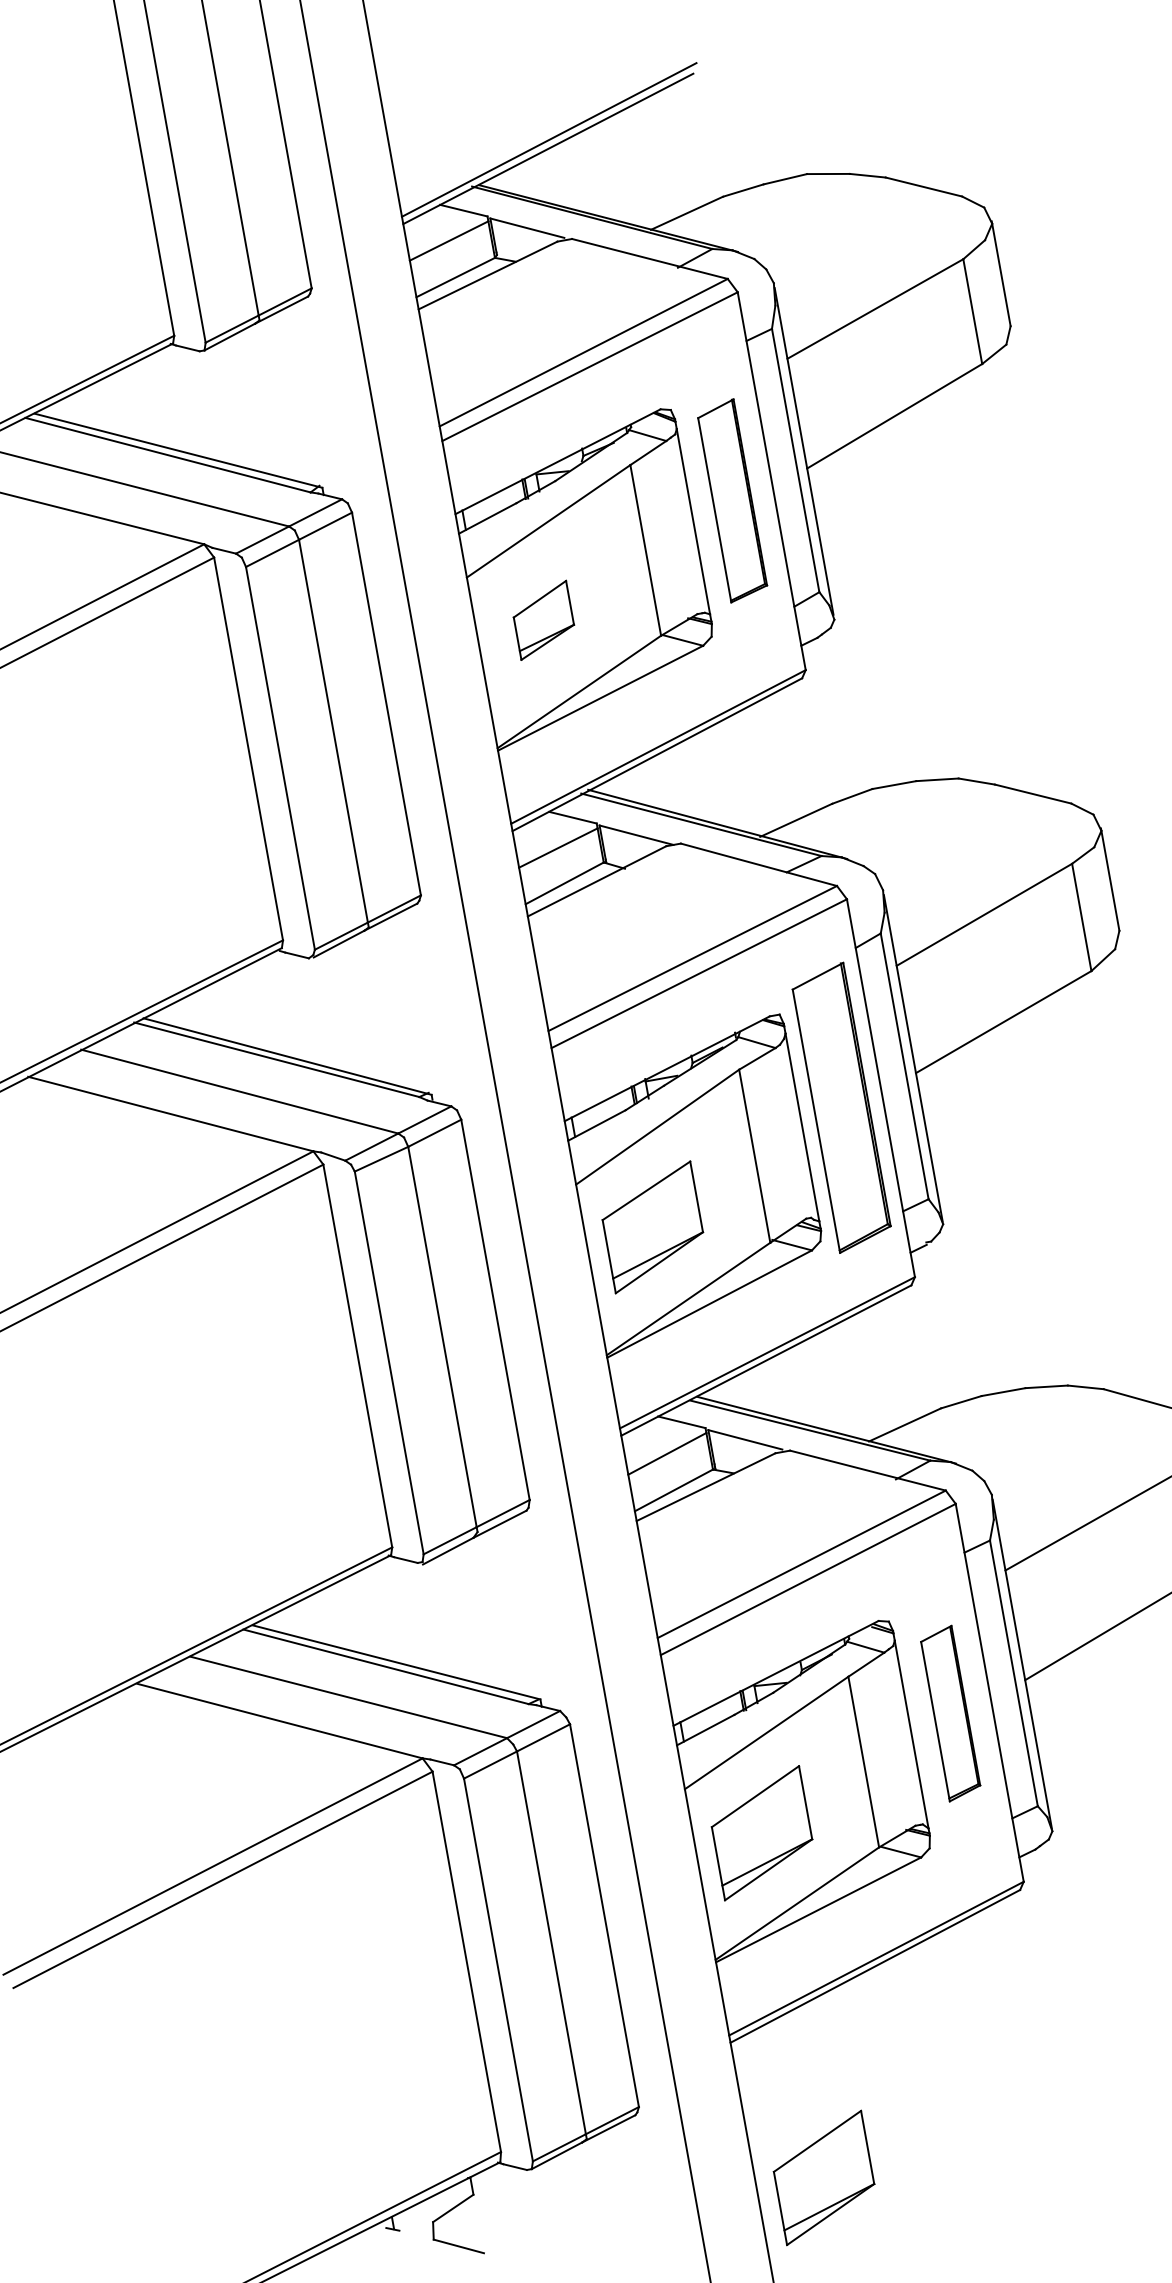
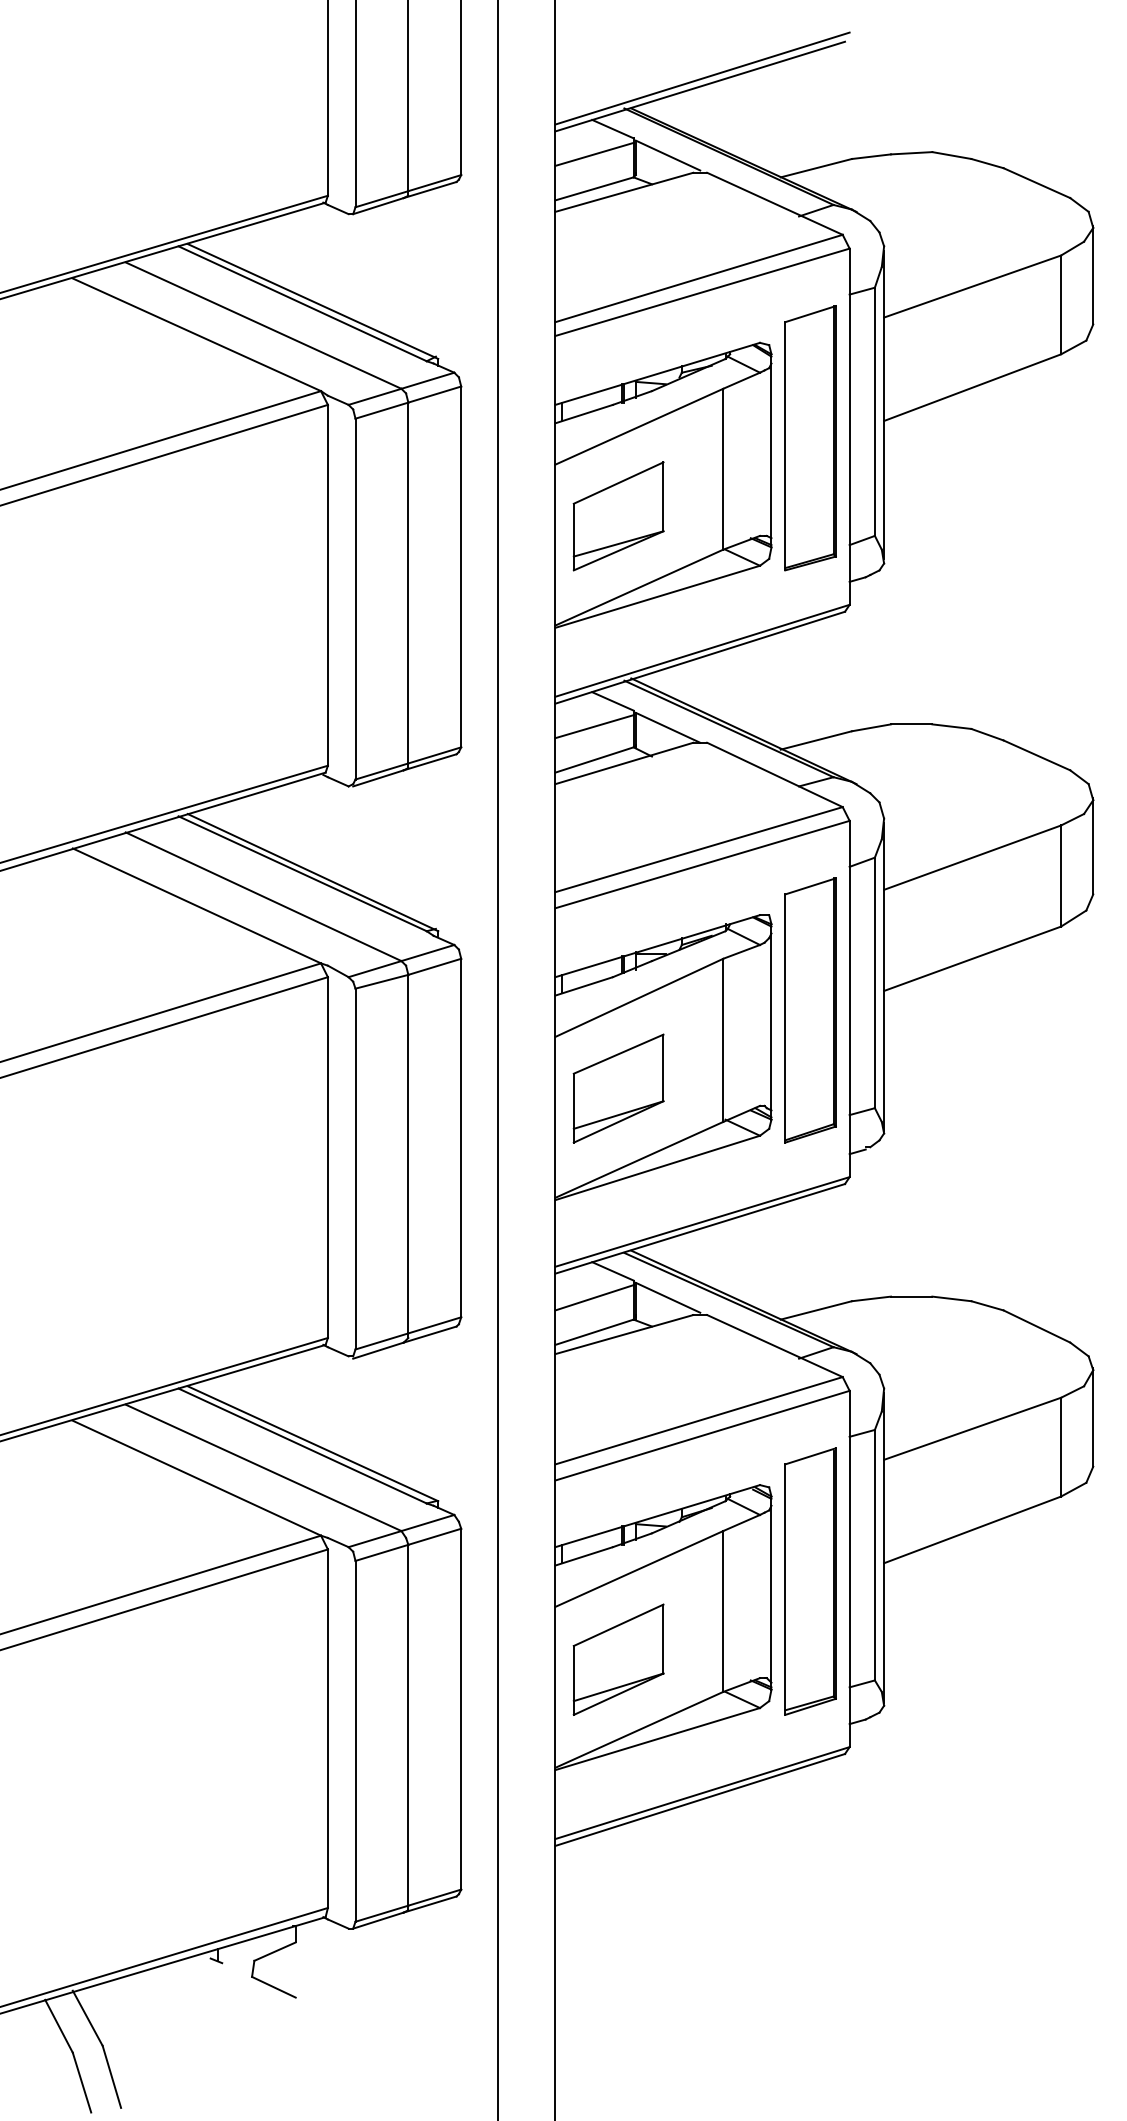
part: (732, 501) -> (810, 438), size x1.43
part: (543, 620) -> (618, 516), size x1.67
part: (950, 1713) -> (810, 1581), size x1.67
part: (823, 2177) -> (618, 1984), removed

